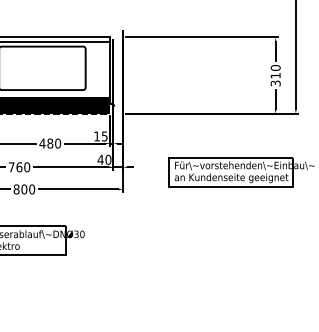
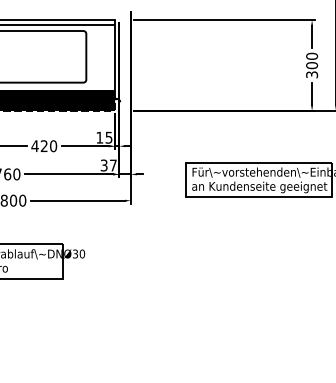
text: (275, 75) -> (311, 65), 310 -> 300
text: (50, 143) -> (44, 146), 480 -> 420
text: (104, 159) -> (108, 165), 40 -> 37

